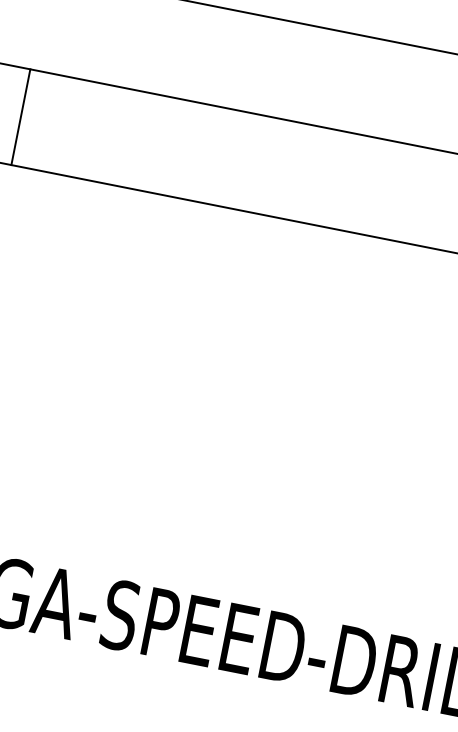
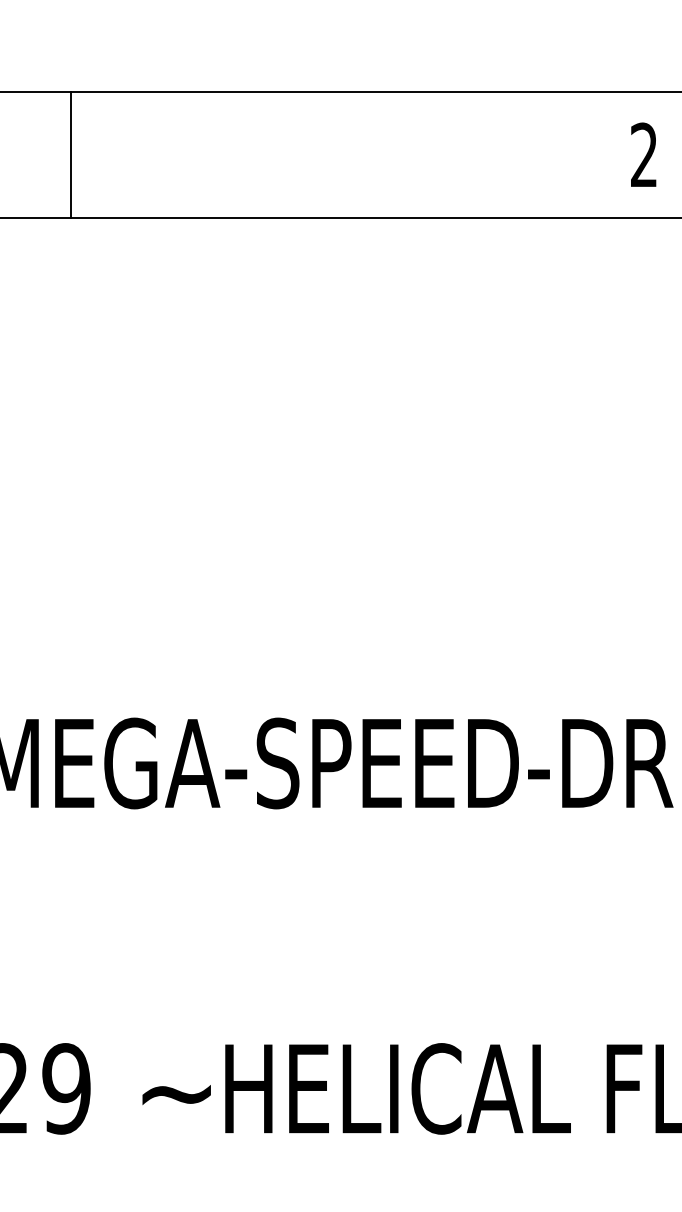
line: (20, 117) -> (70, 155), moved

